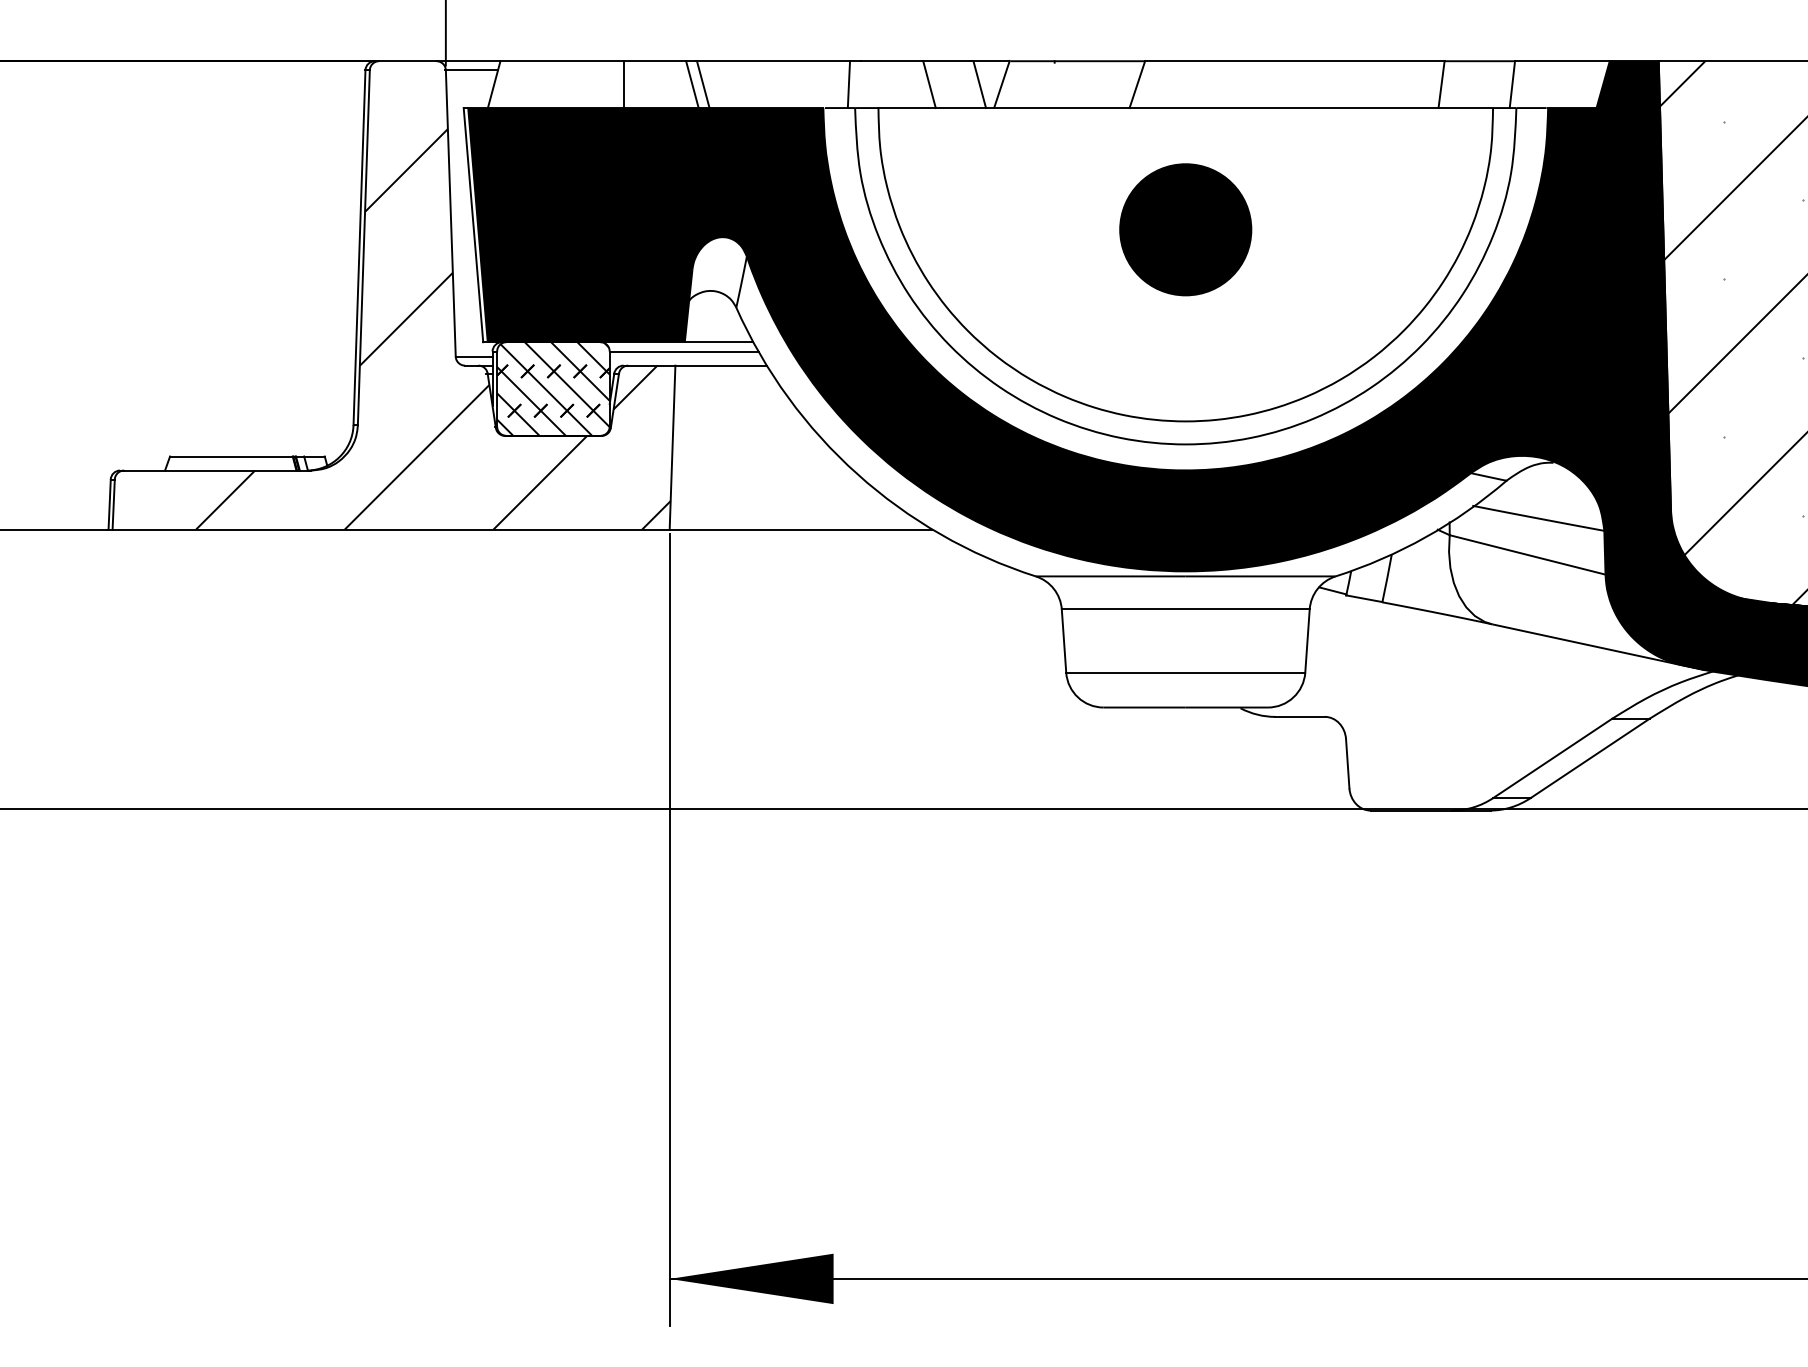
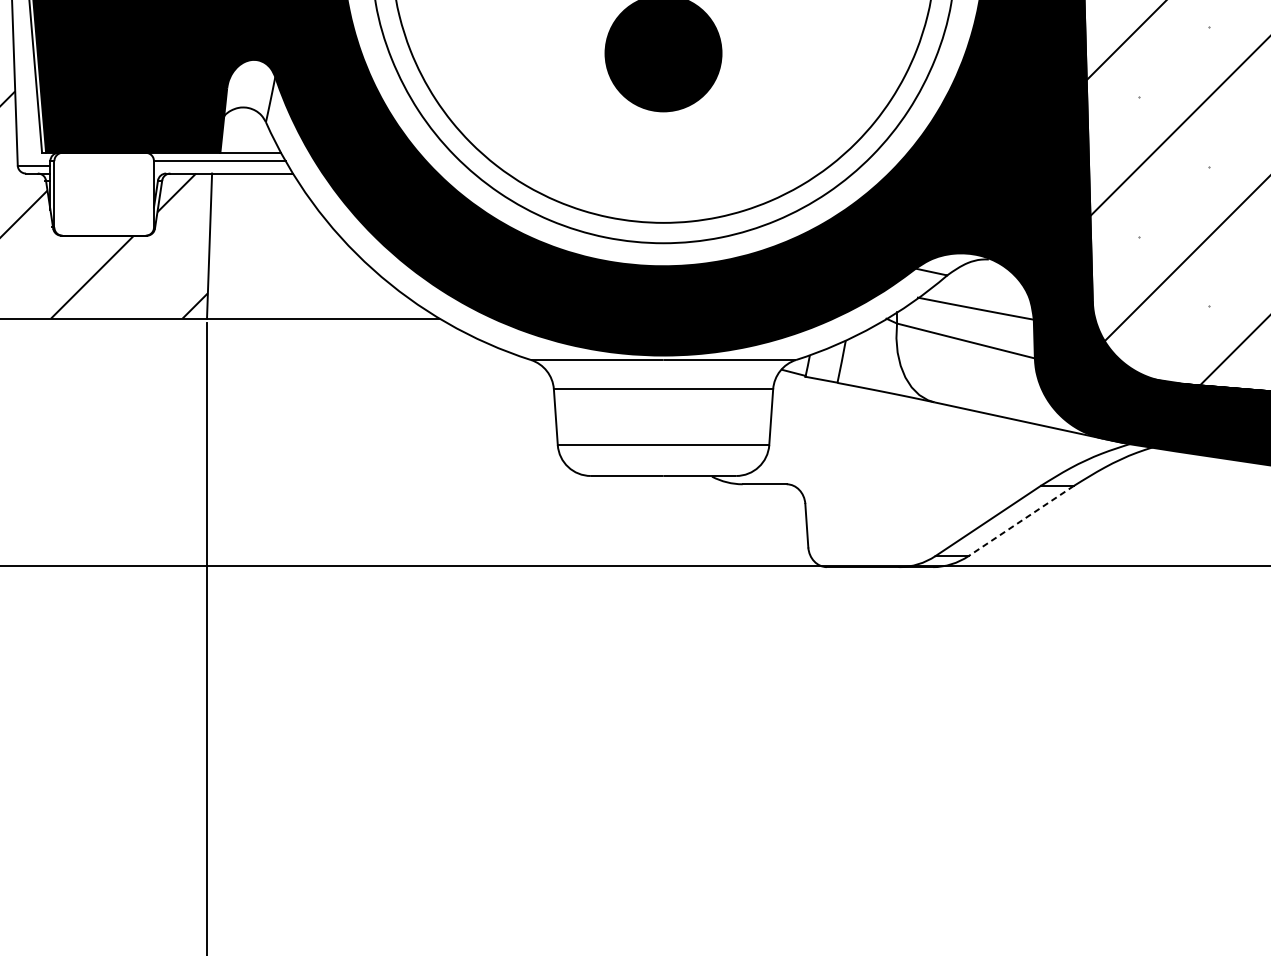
hatch: (553, 388) -> (104, 193), removed
line: (1589, 758) -> (1020, 521), solid -> dashed

